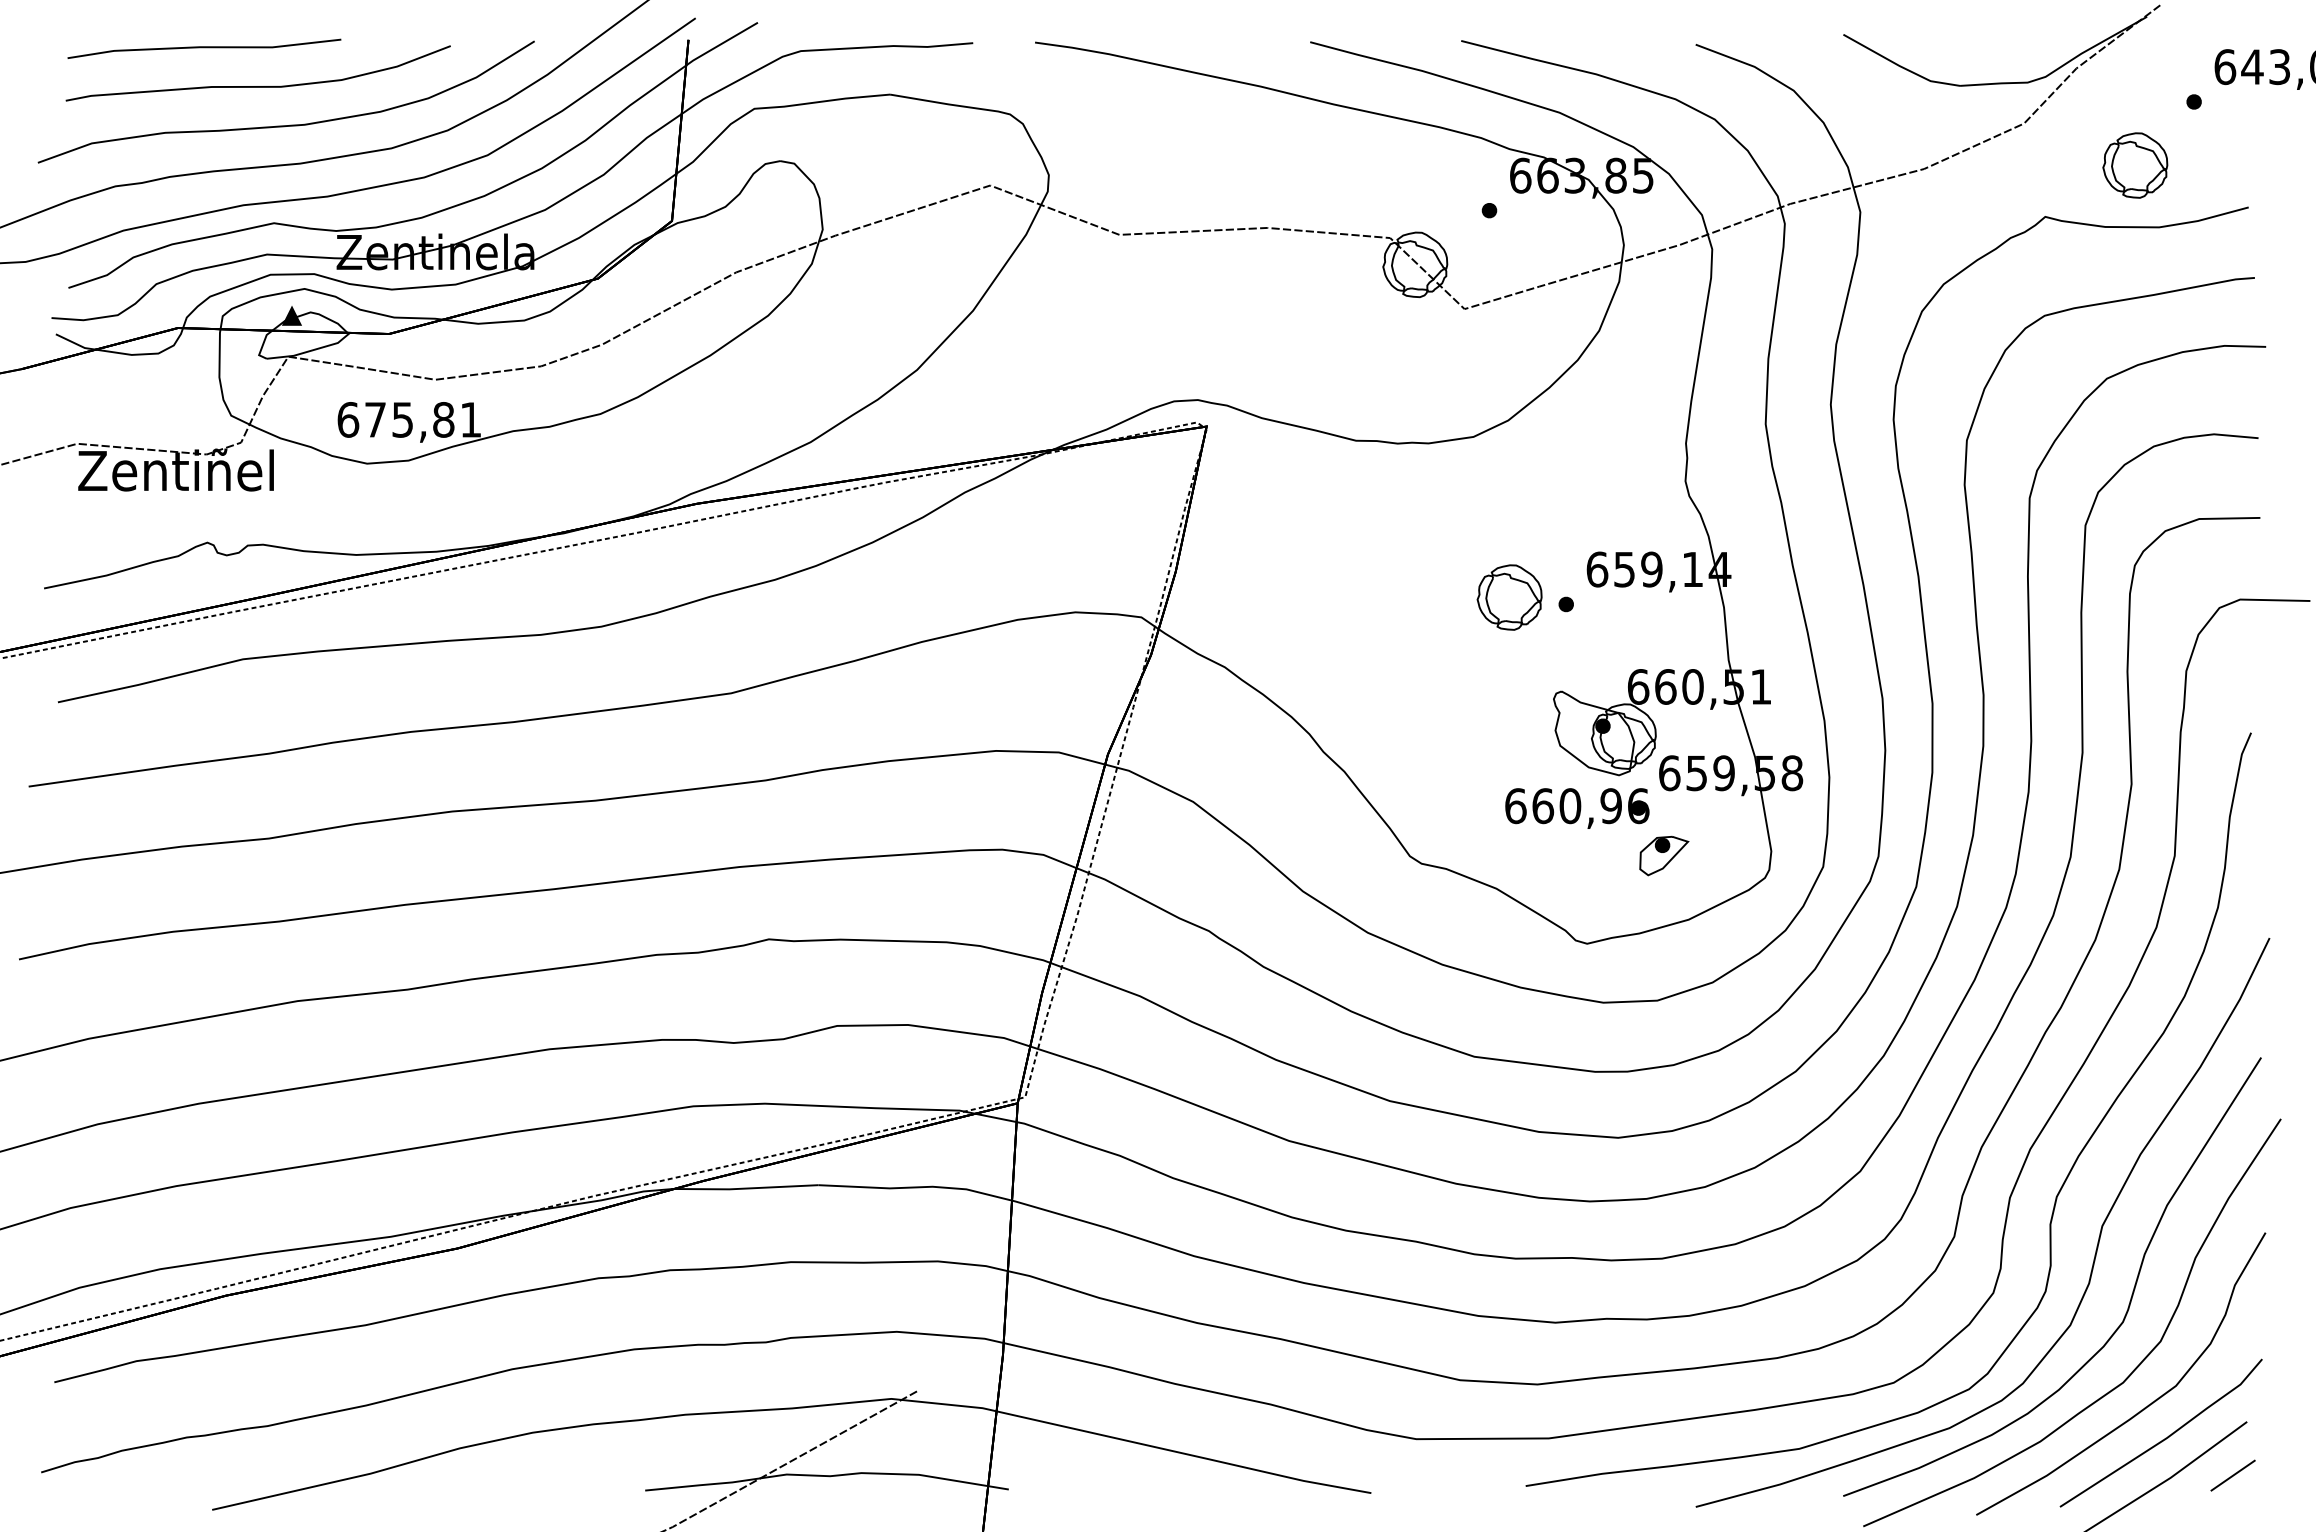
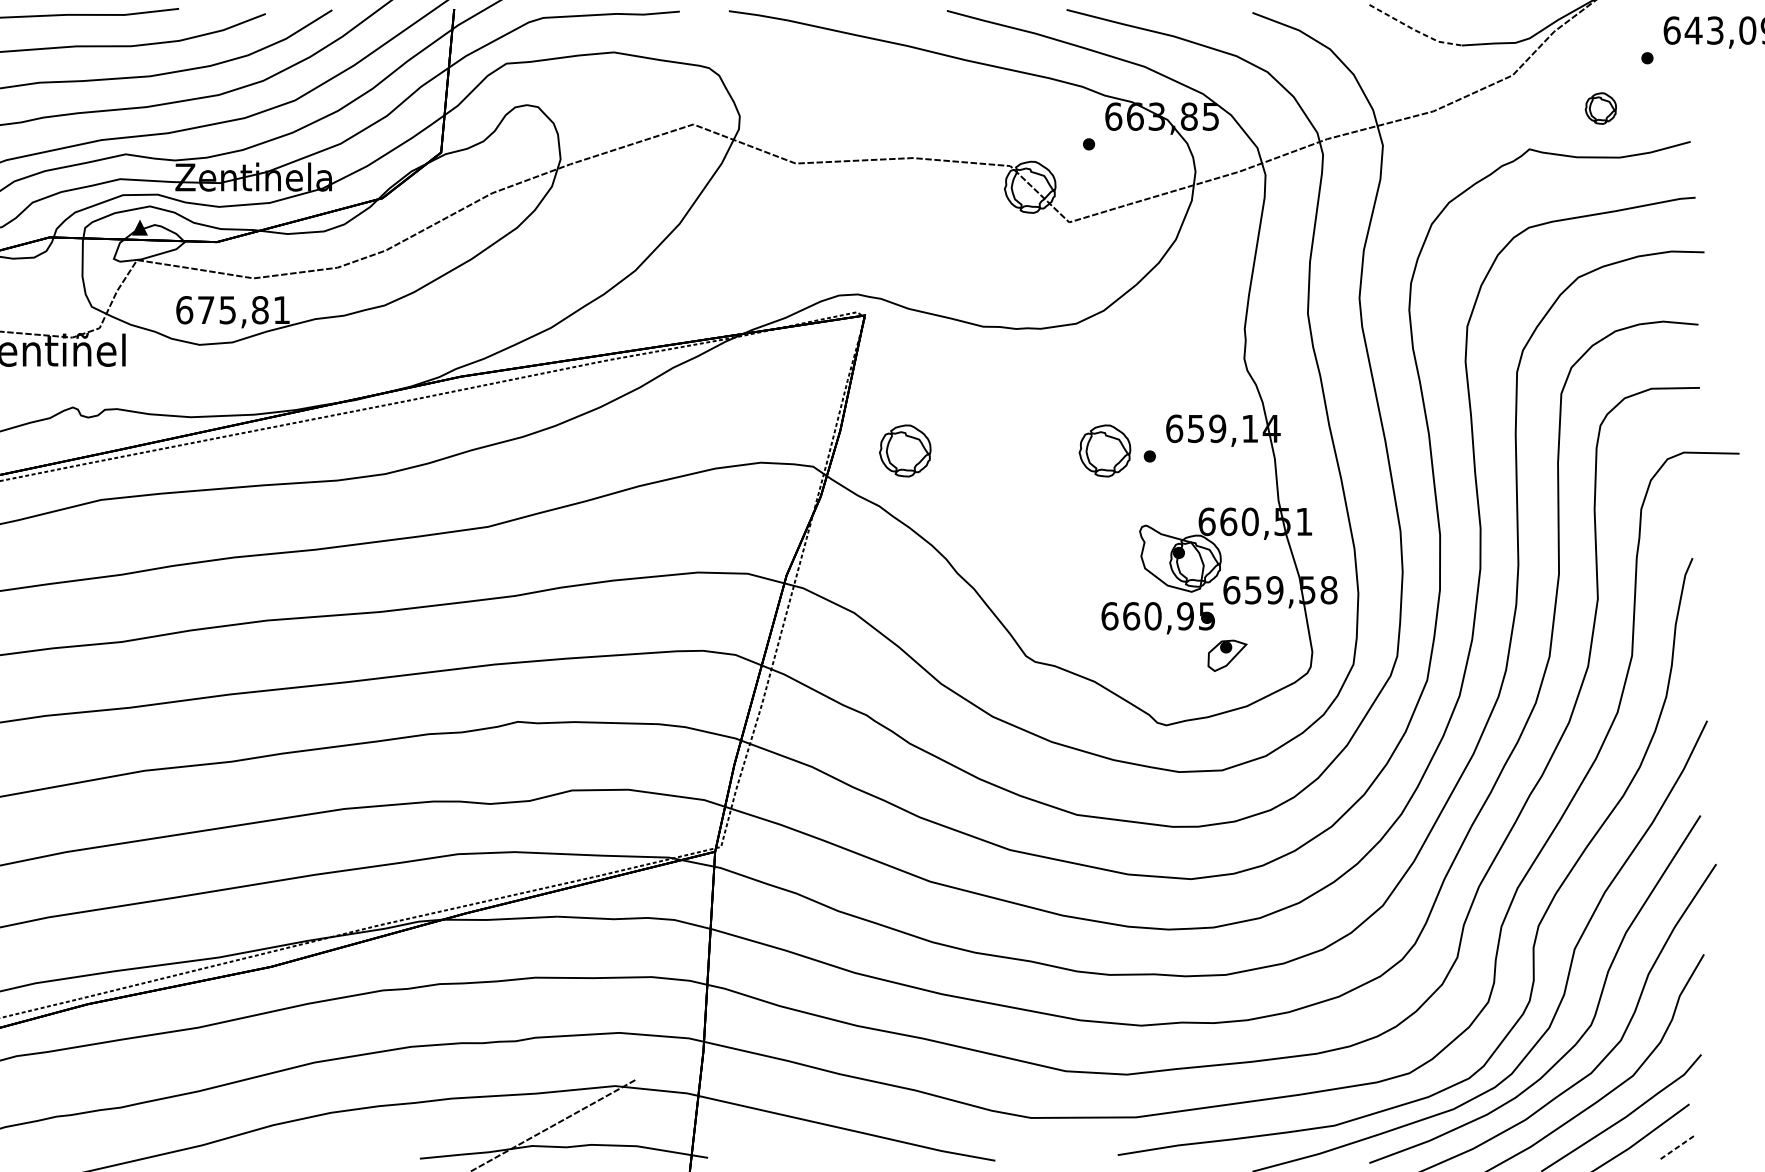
line: (1899, 66) -> (1413, 30), solid -> dashed
part: (2135, 165) -> (1600, 108), size x0.6
part: (1257, 597) -> (905, 450), added
text: (1638, 806) -> (1207, 616), 660,96 -> 660,95
line: (2233, 1475) -> (1678, 1146), solid -> dashed

